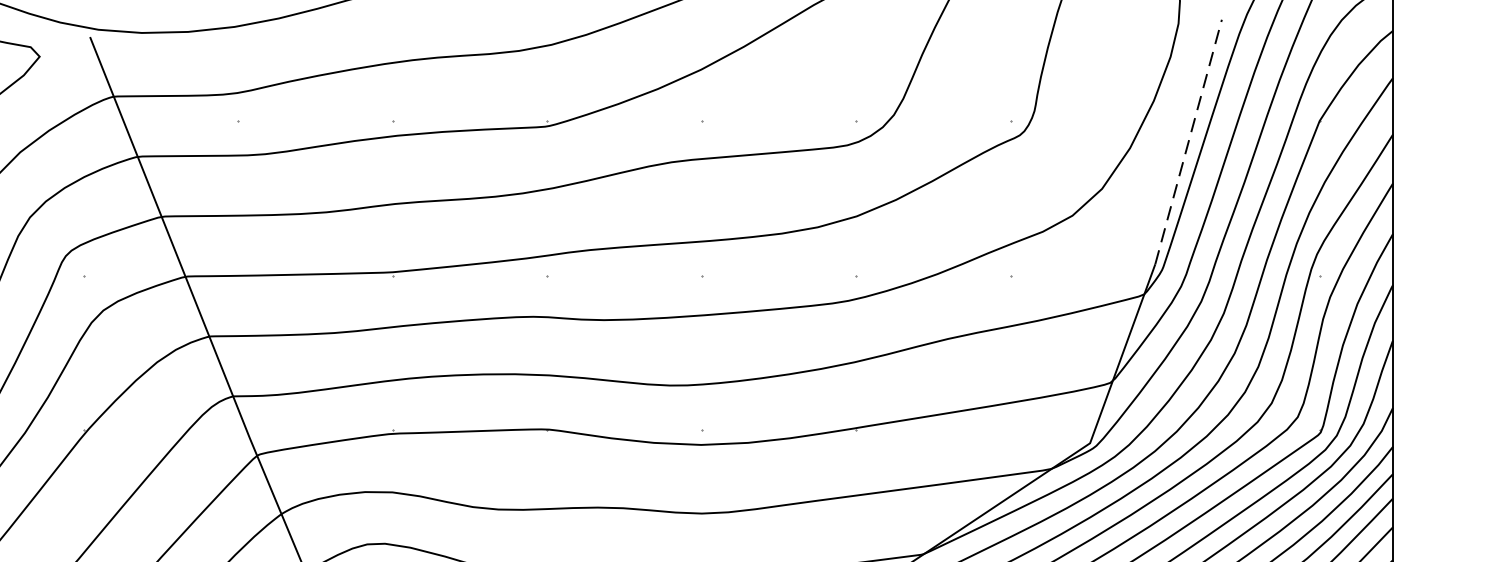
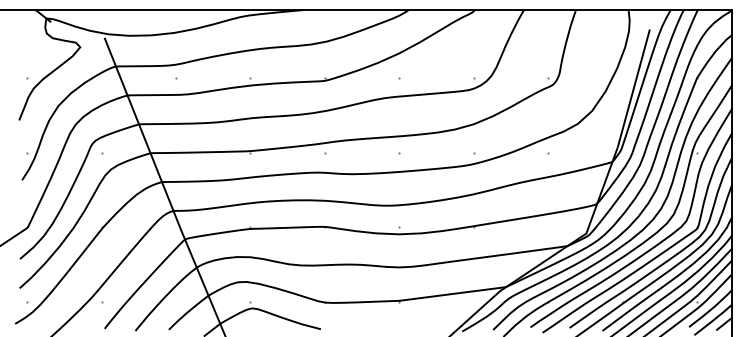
line: (1187, 140) -> (633, 87), dashed -> solid

